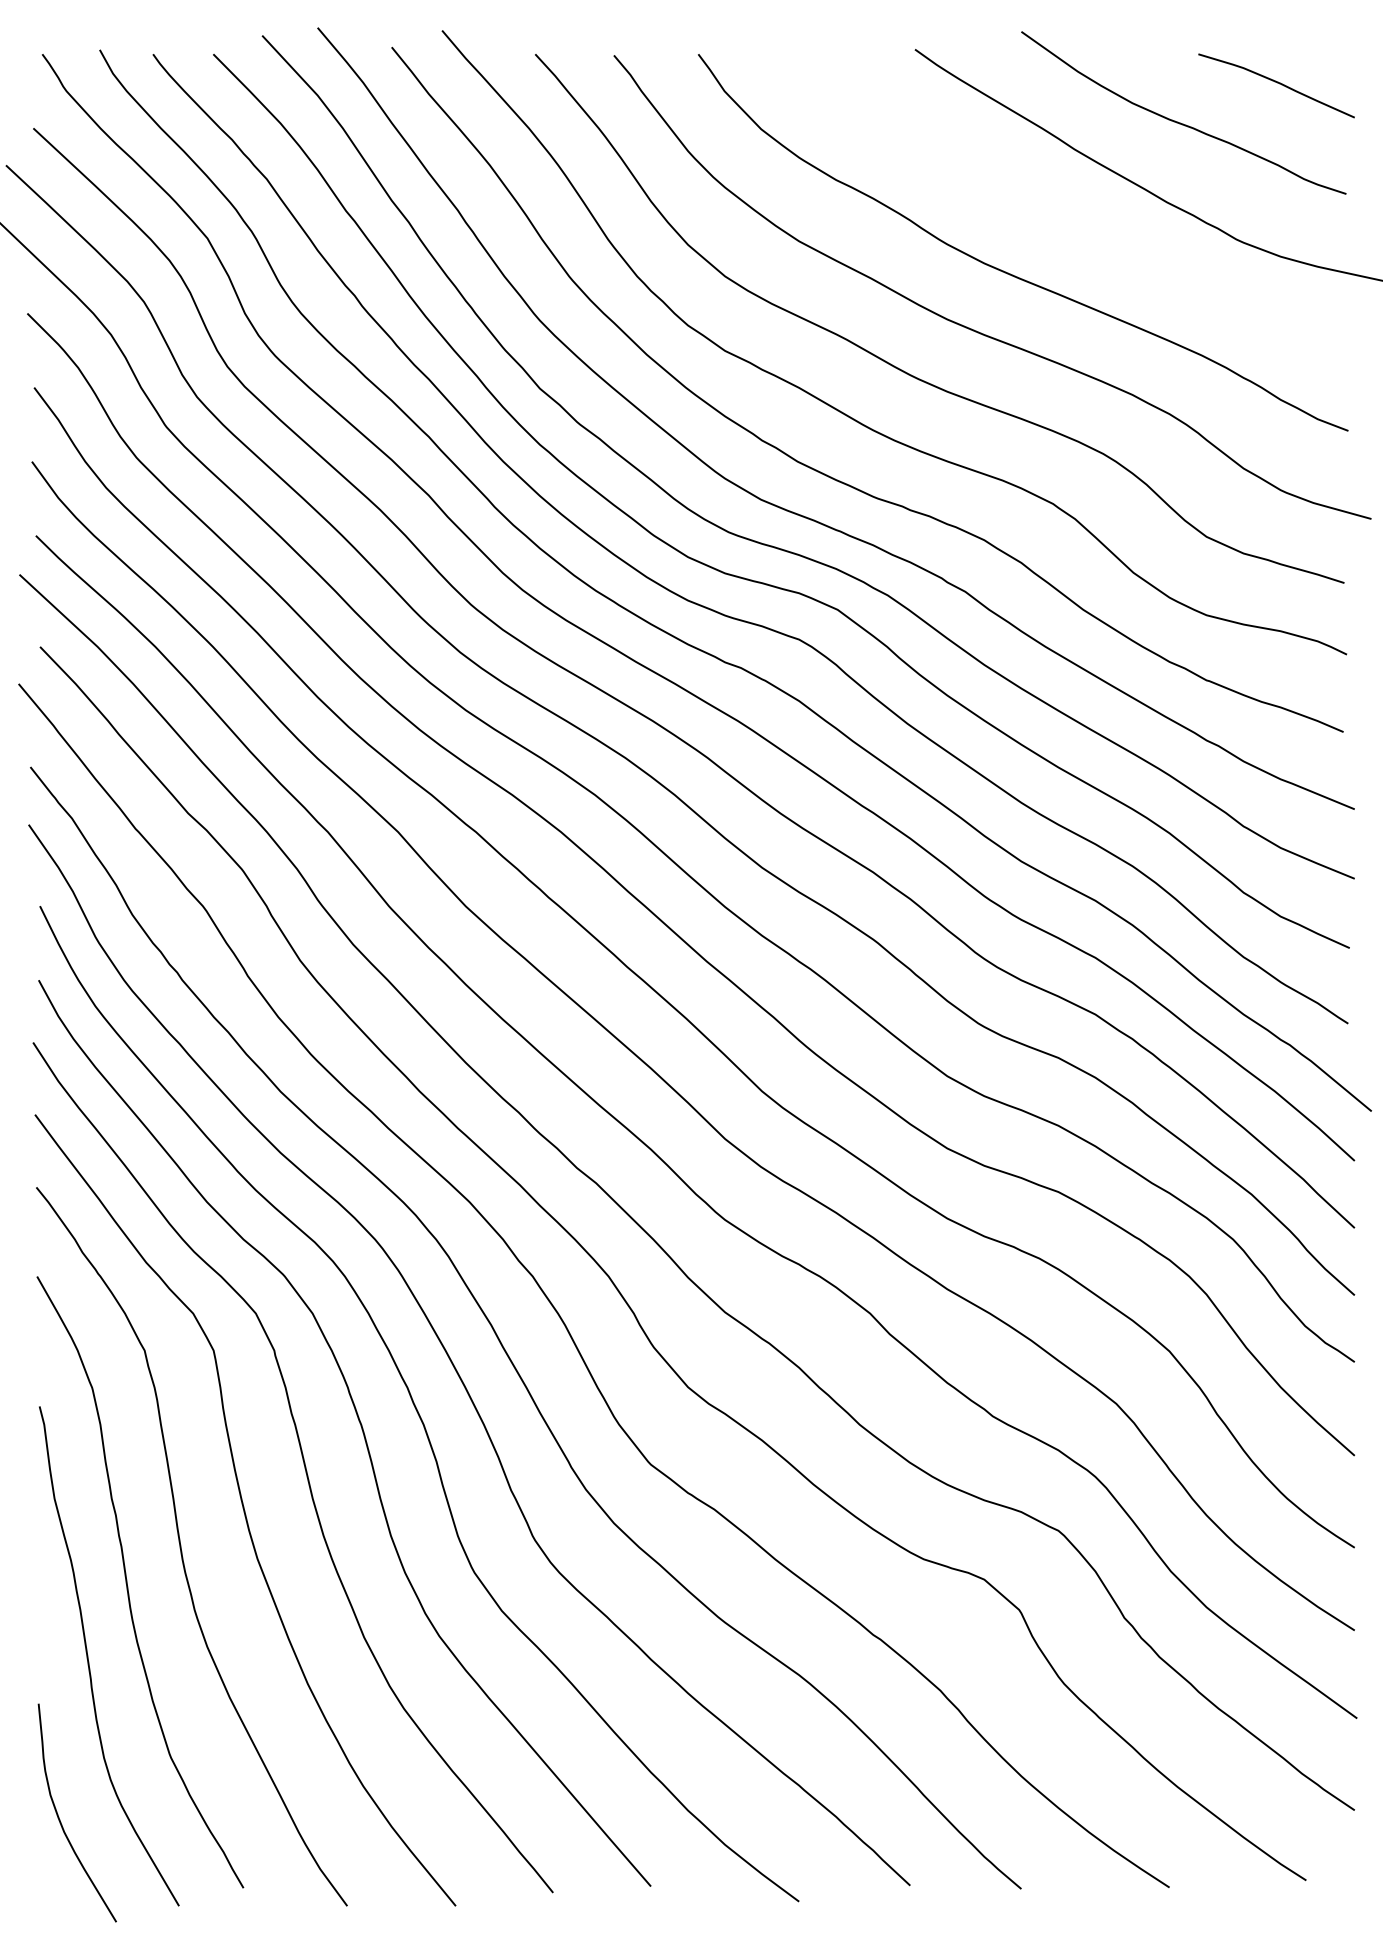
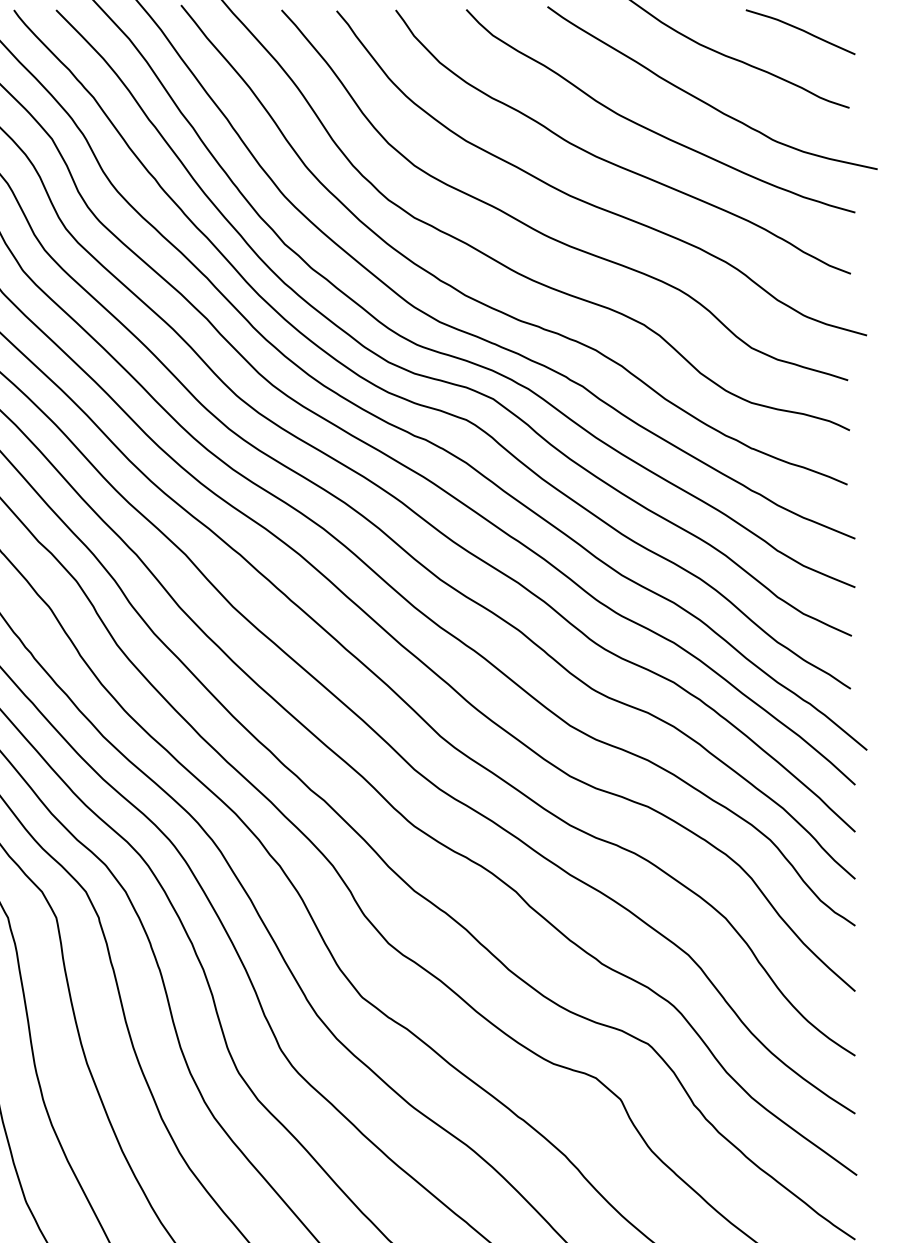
curve: (1063, 225) -> (651, 130), added

